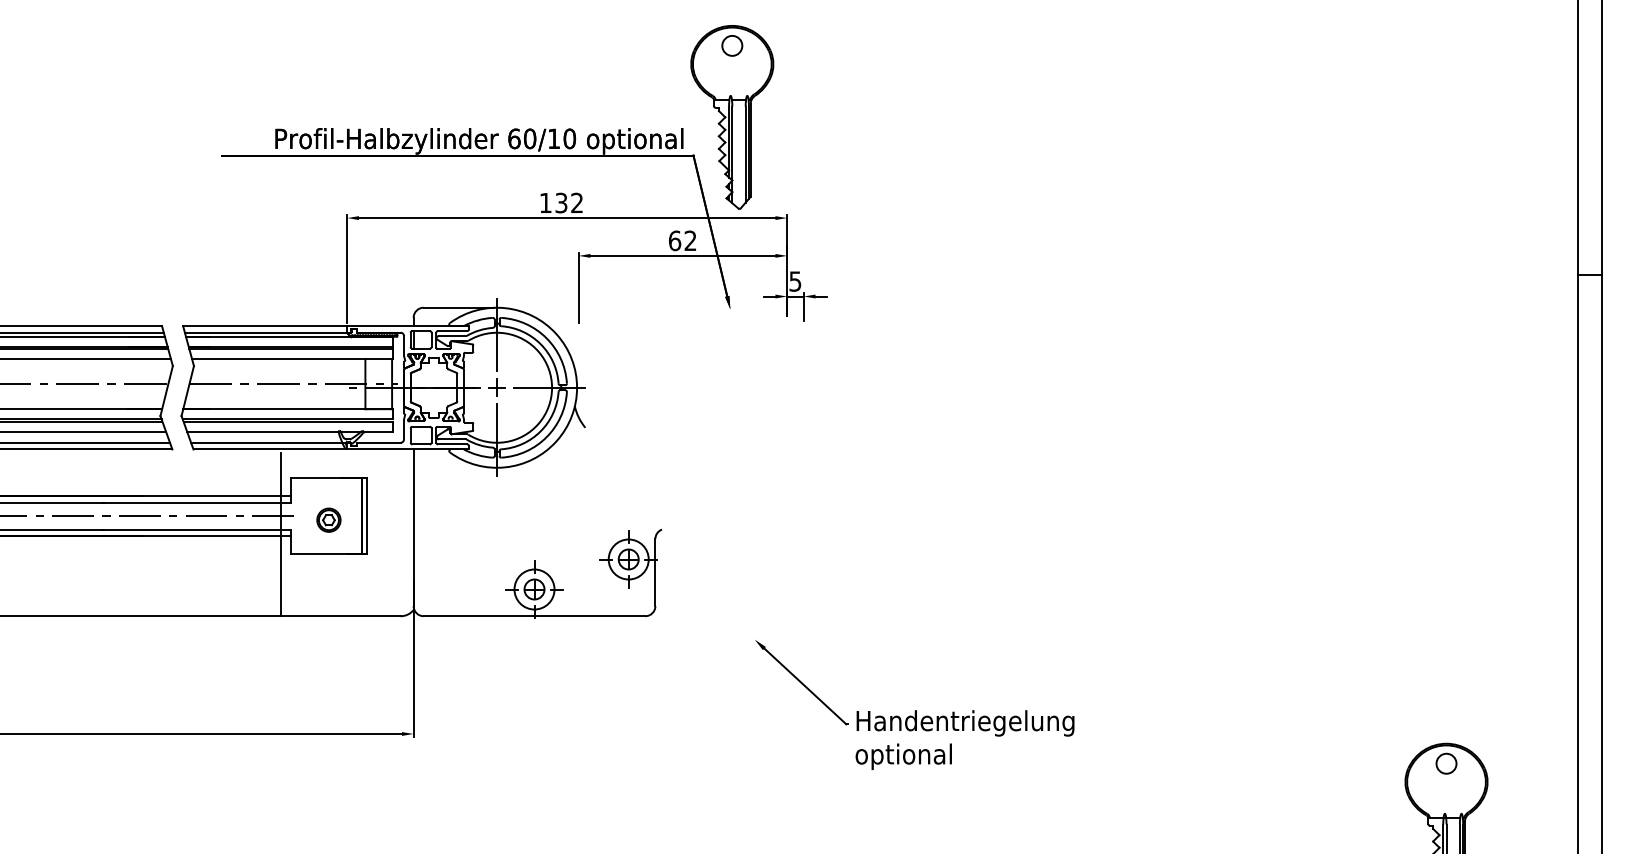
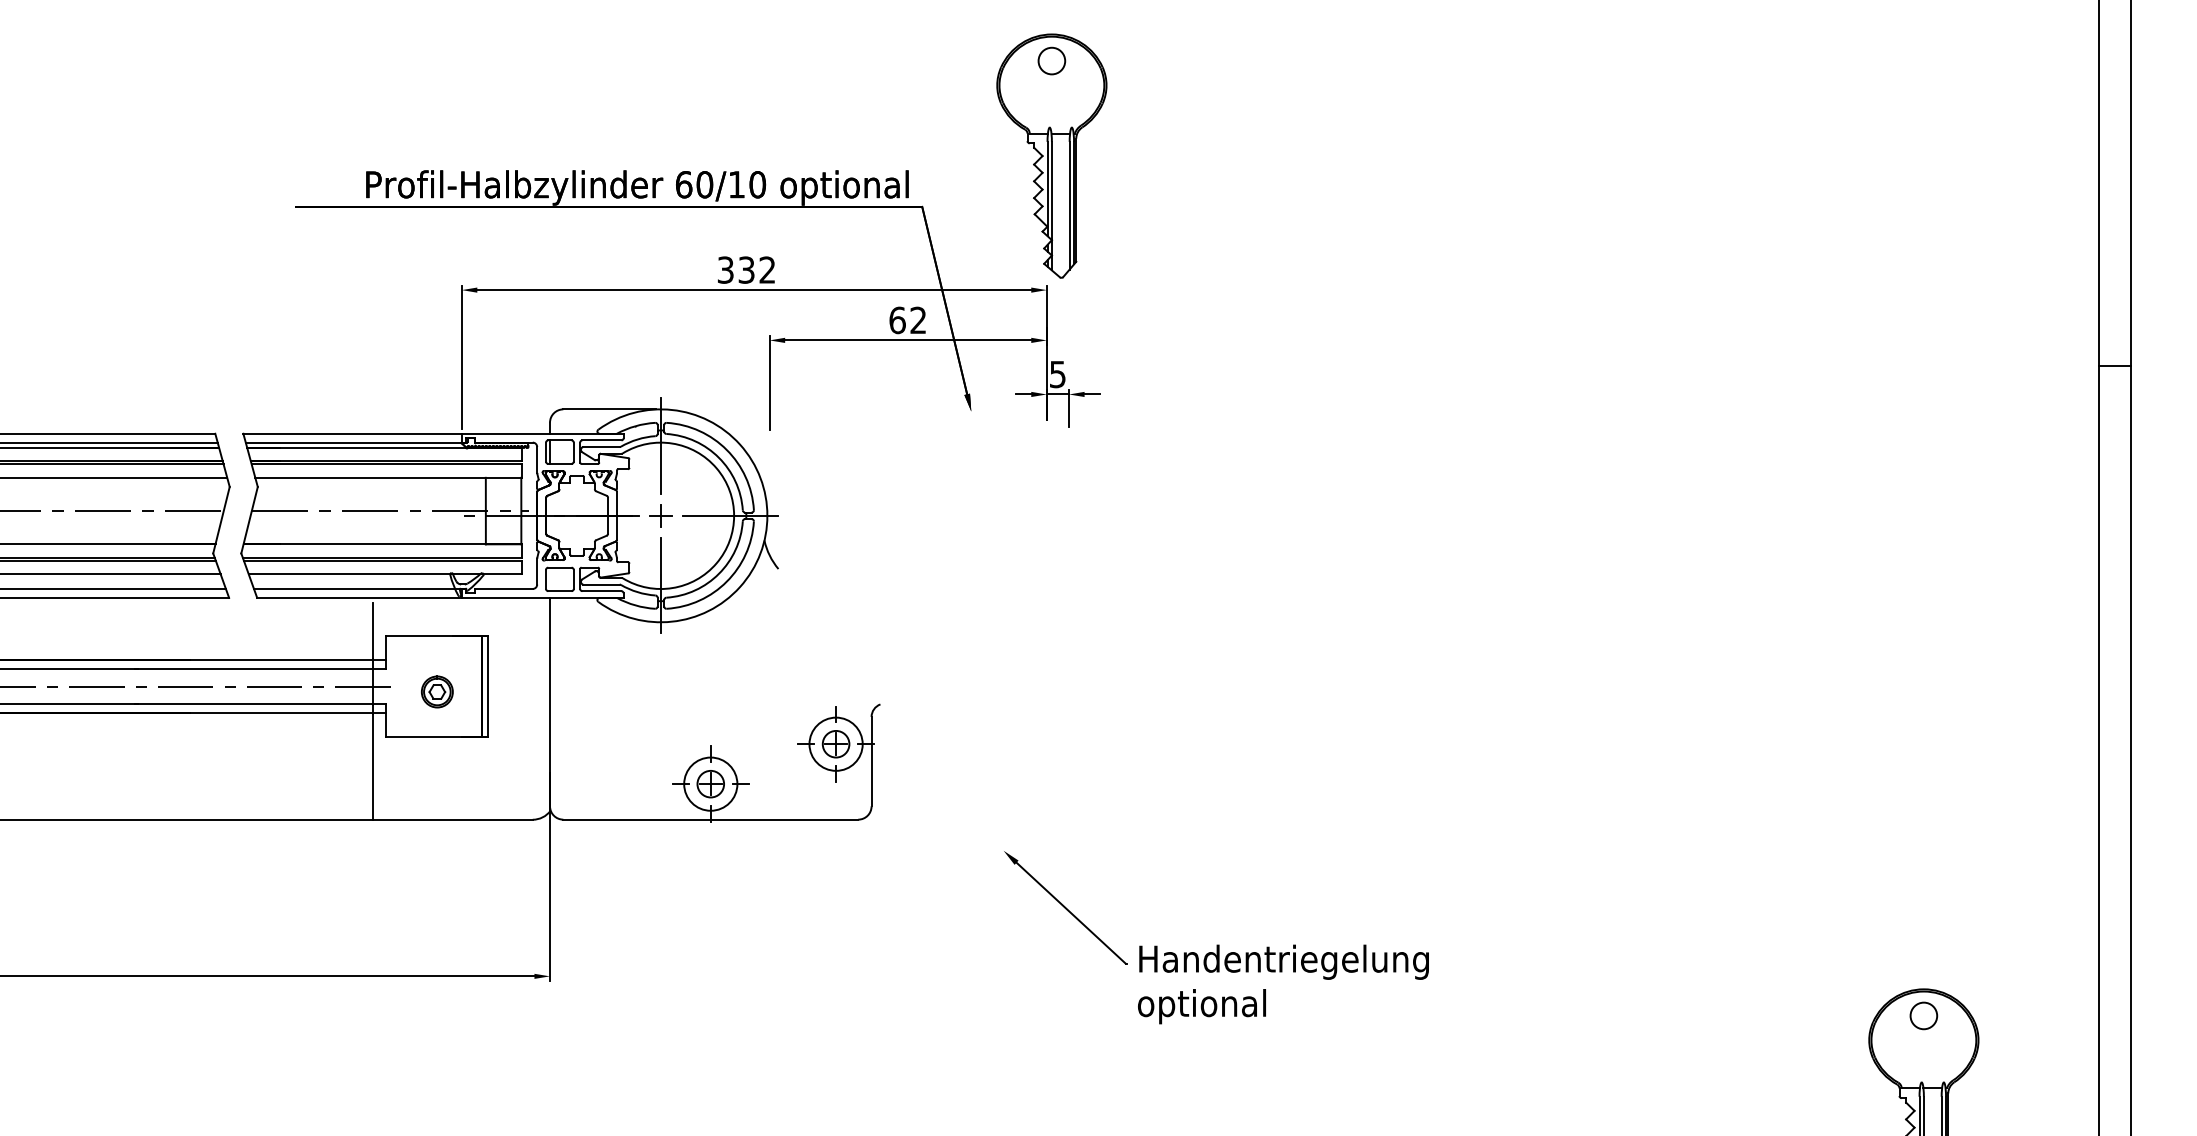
part: (732, 116) -> (1051, 155), moved
text: (545, 202) -> (725, 269), 132 -> 332

